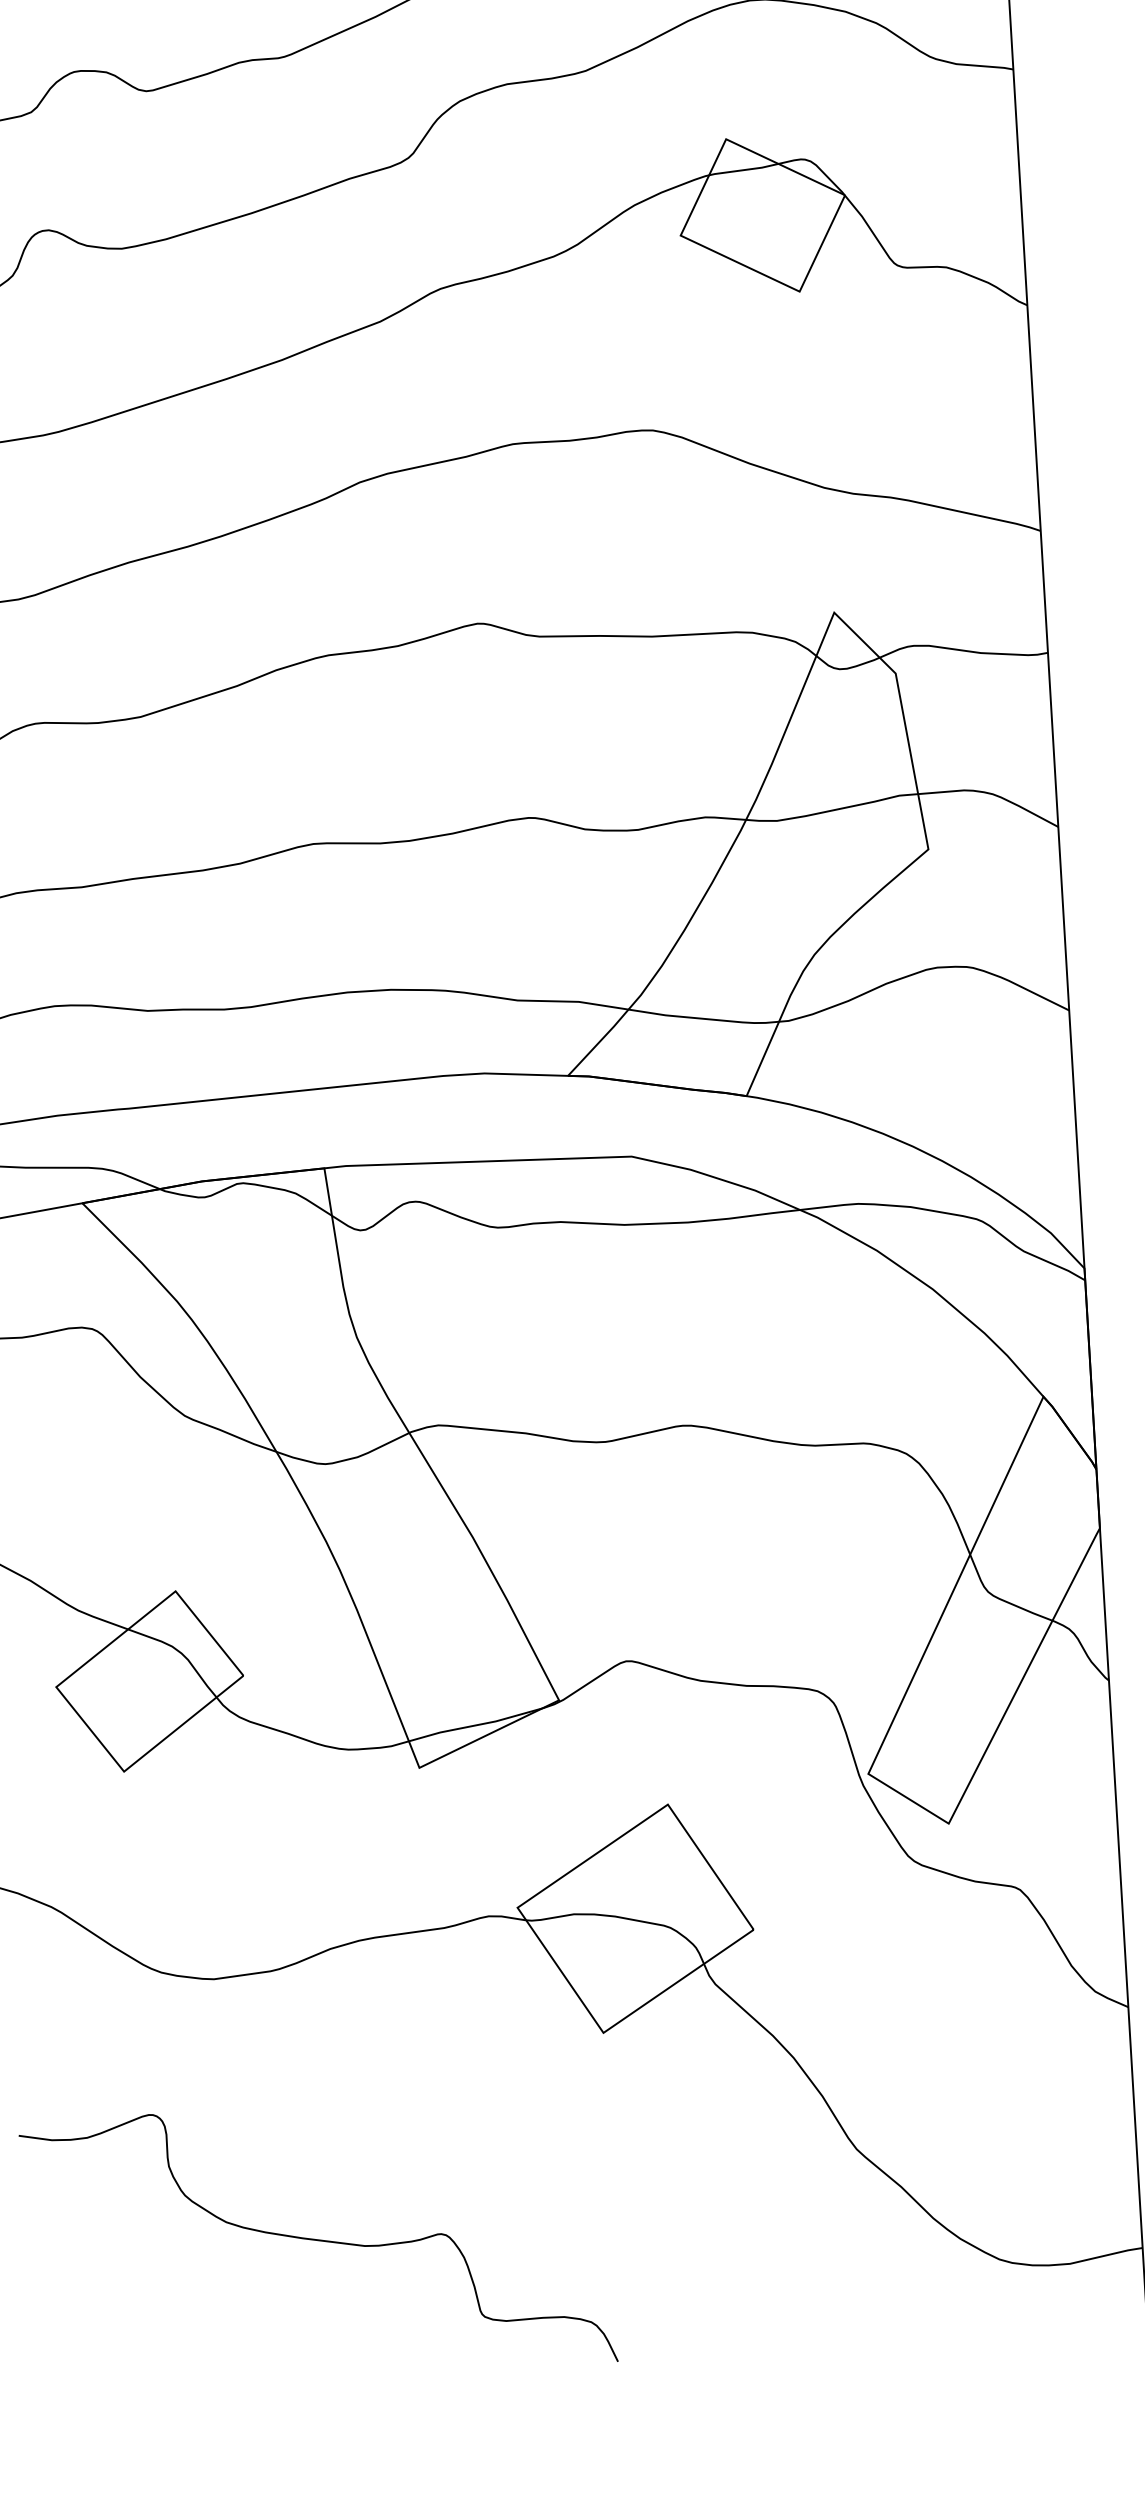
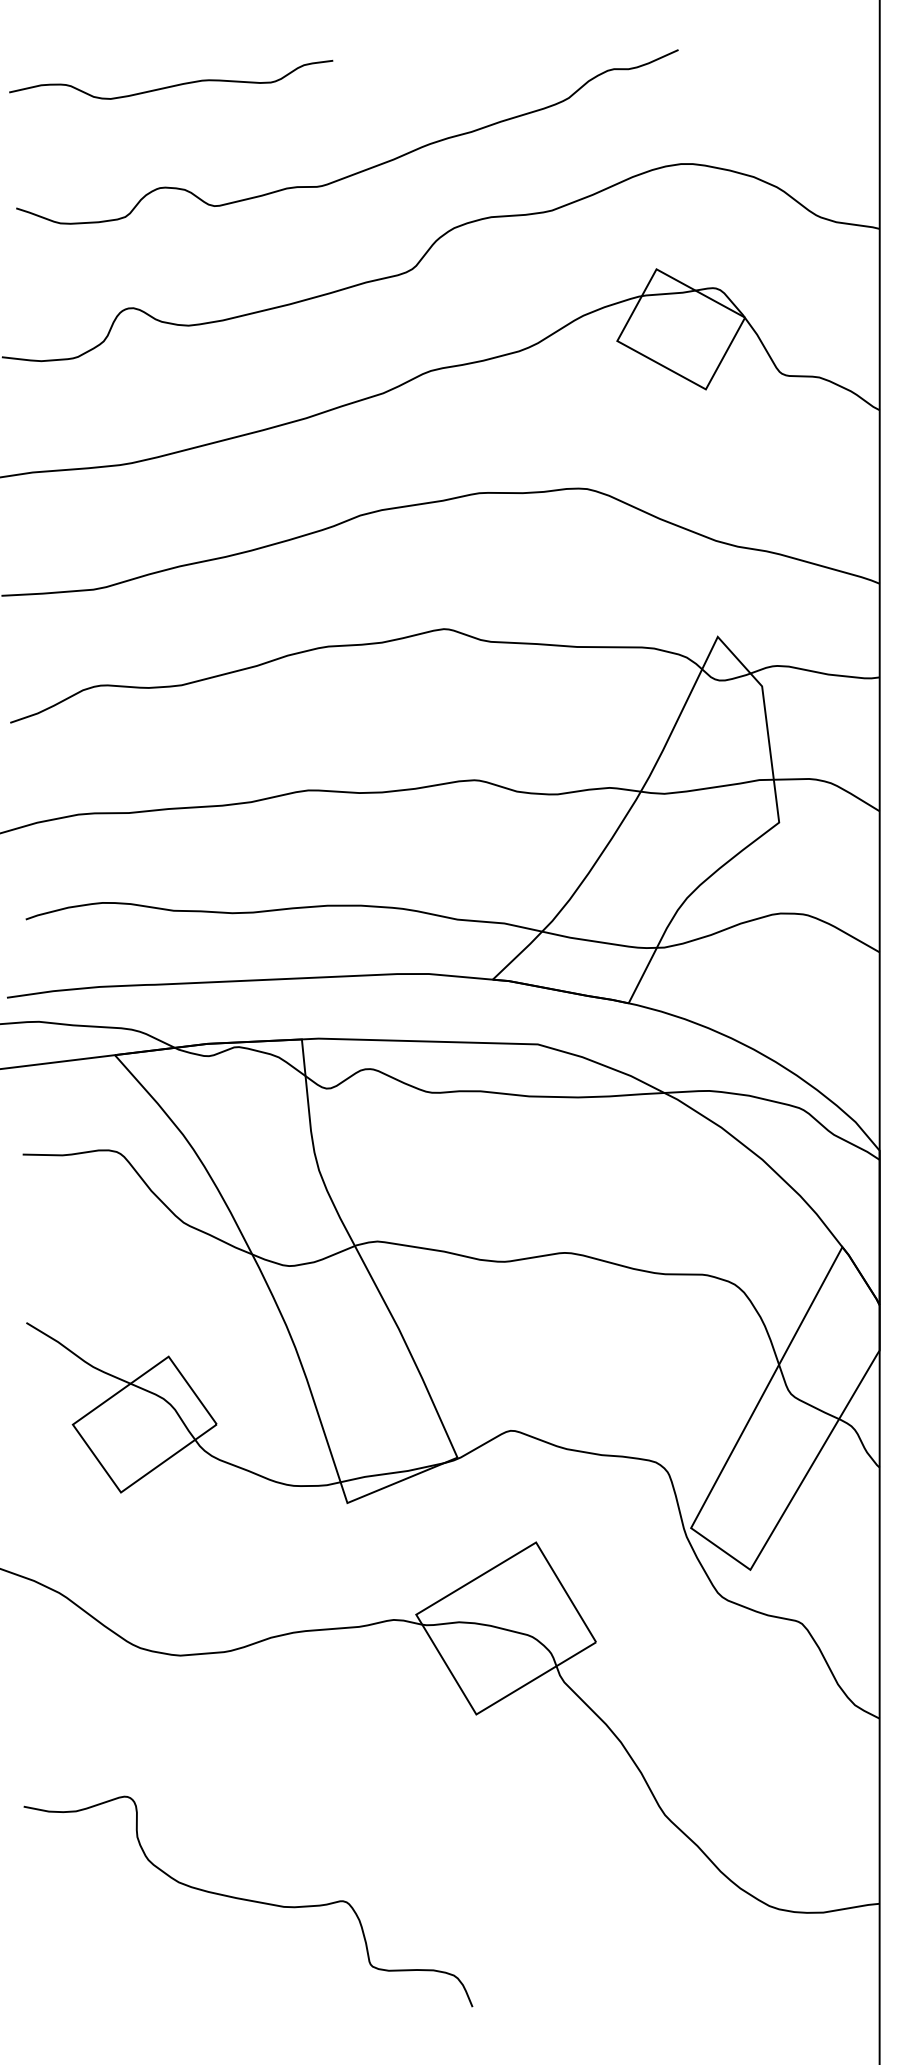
curve: (318, 2241) -> (248, 1901), moved

